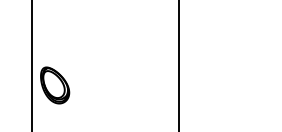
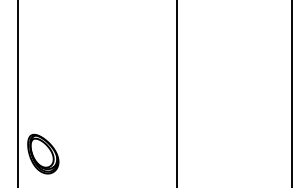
part: (55, 84) -> (43, 153), moved

